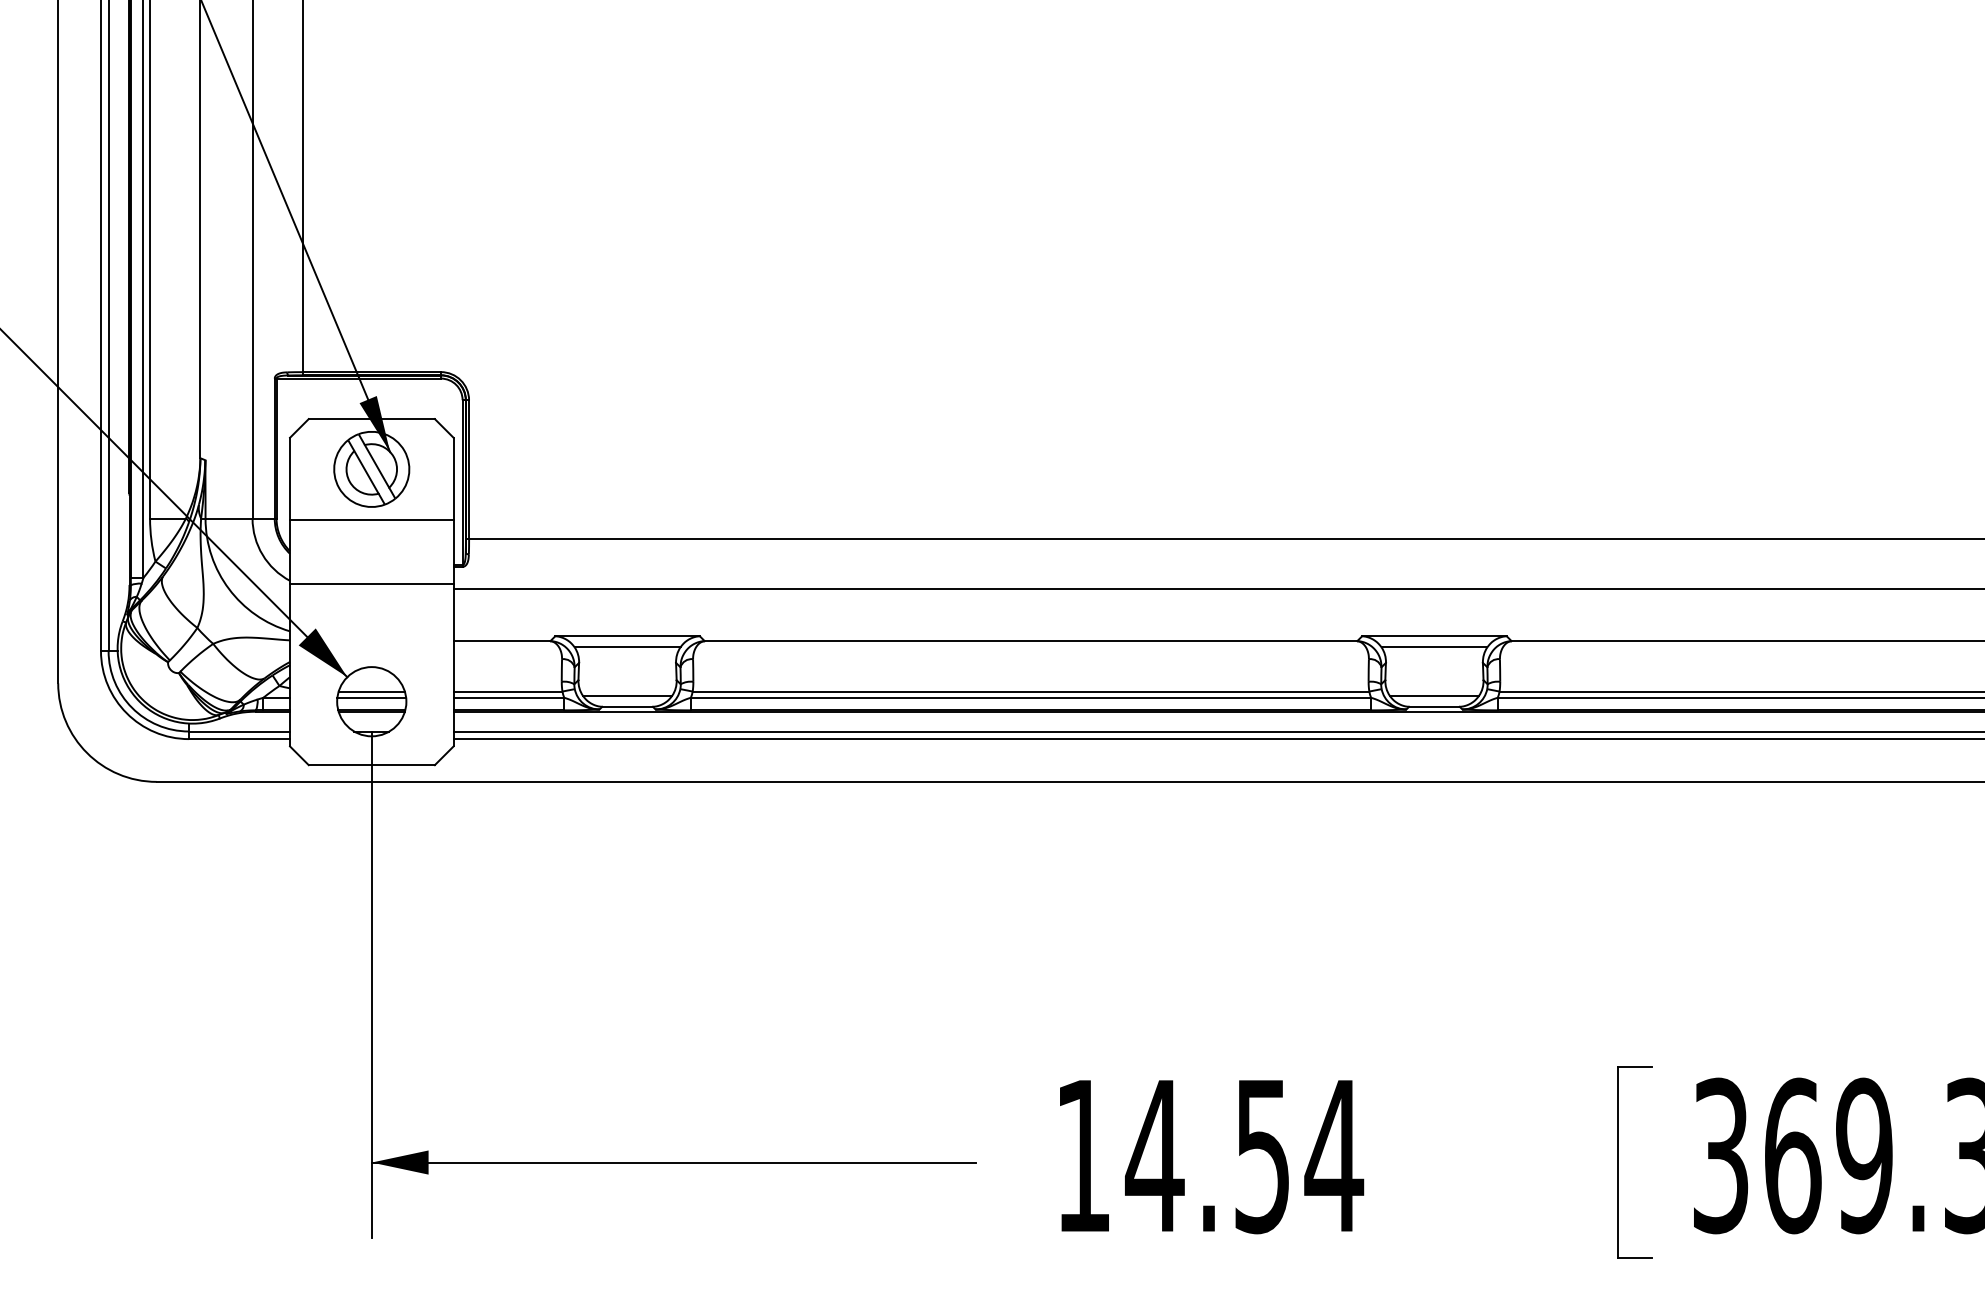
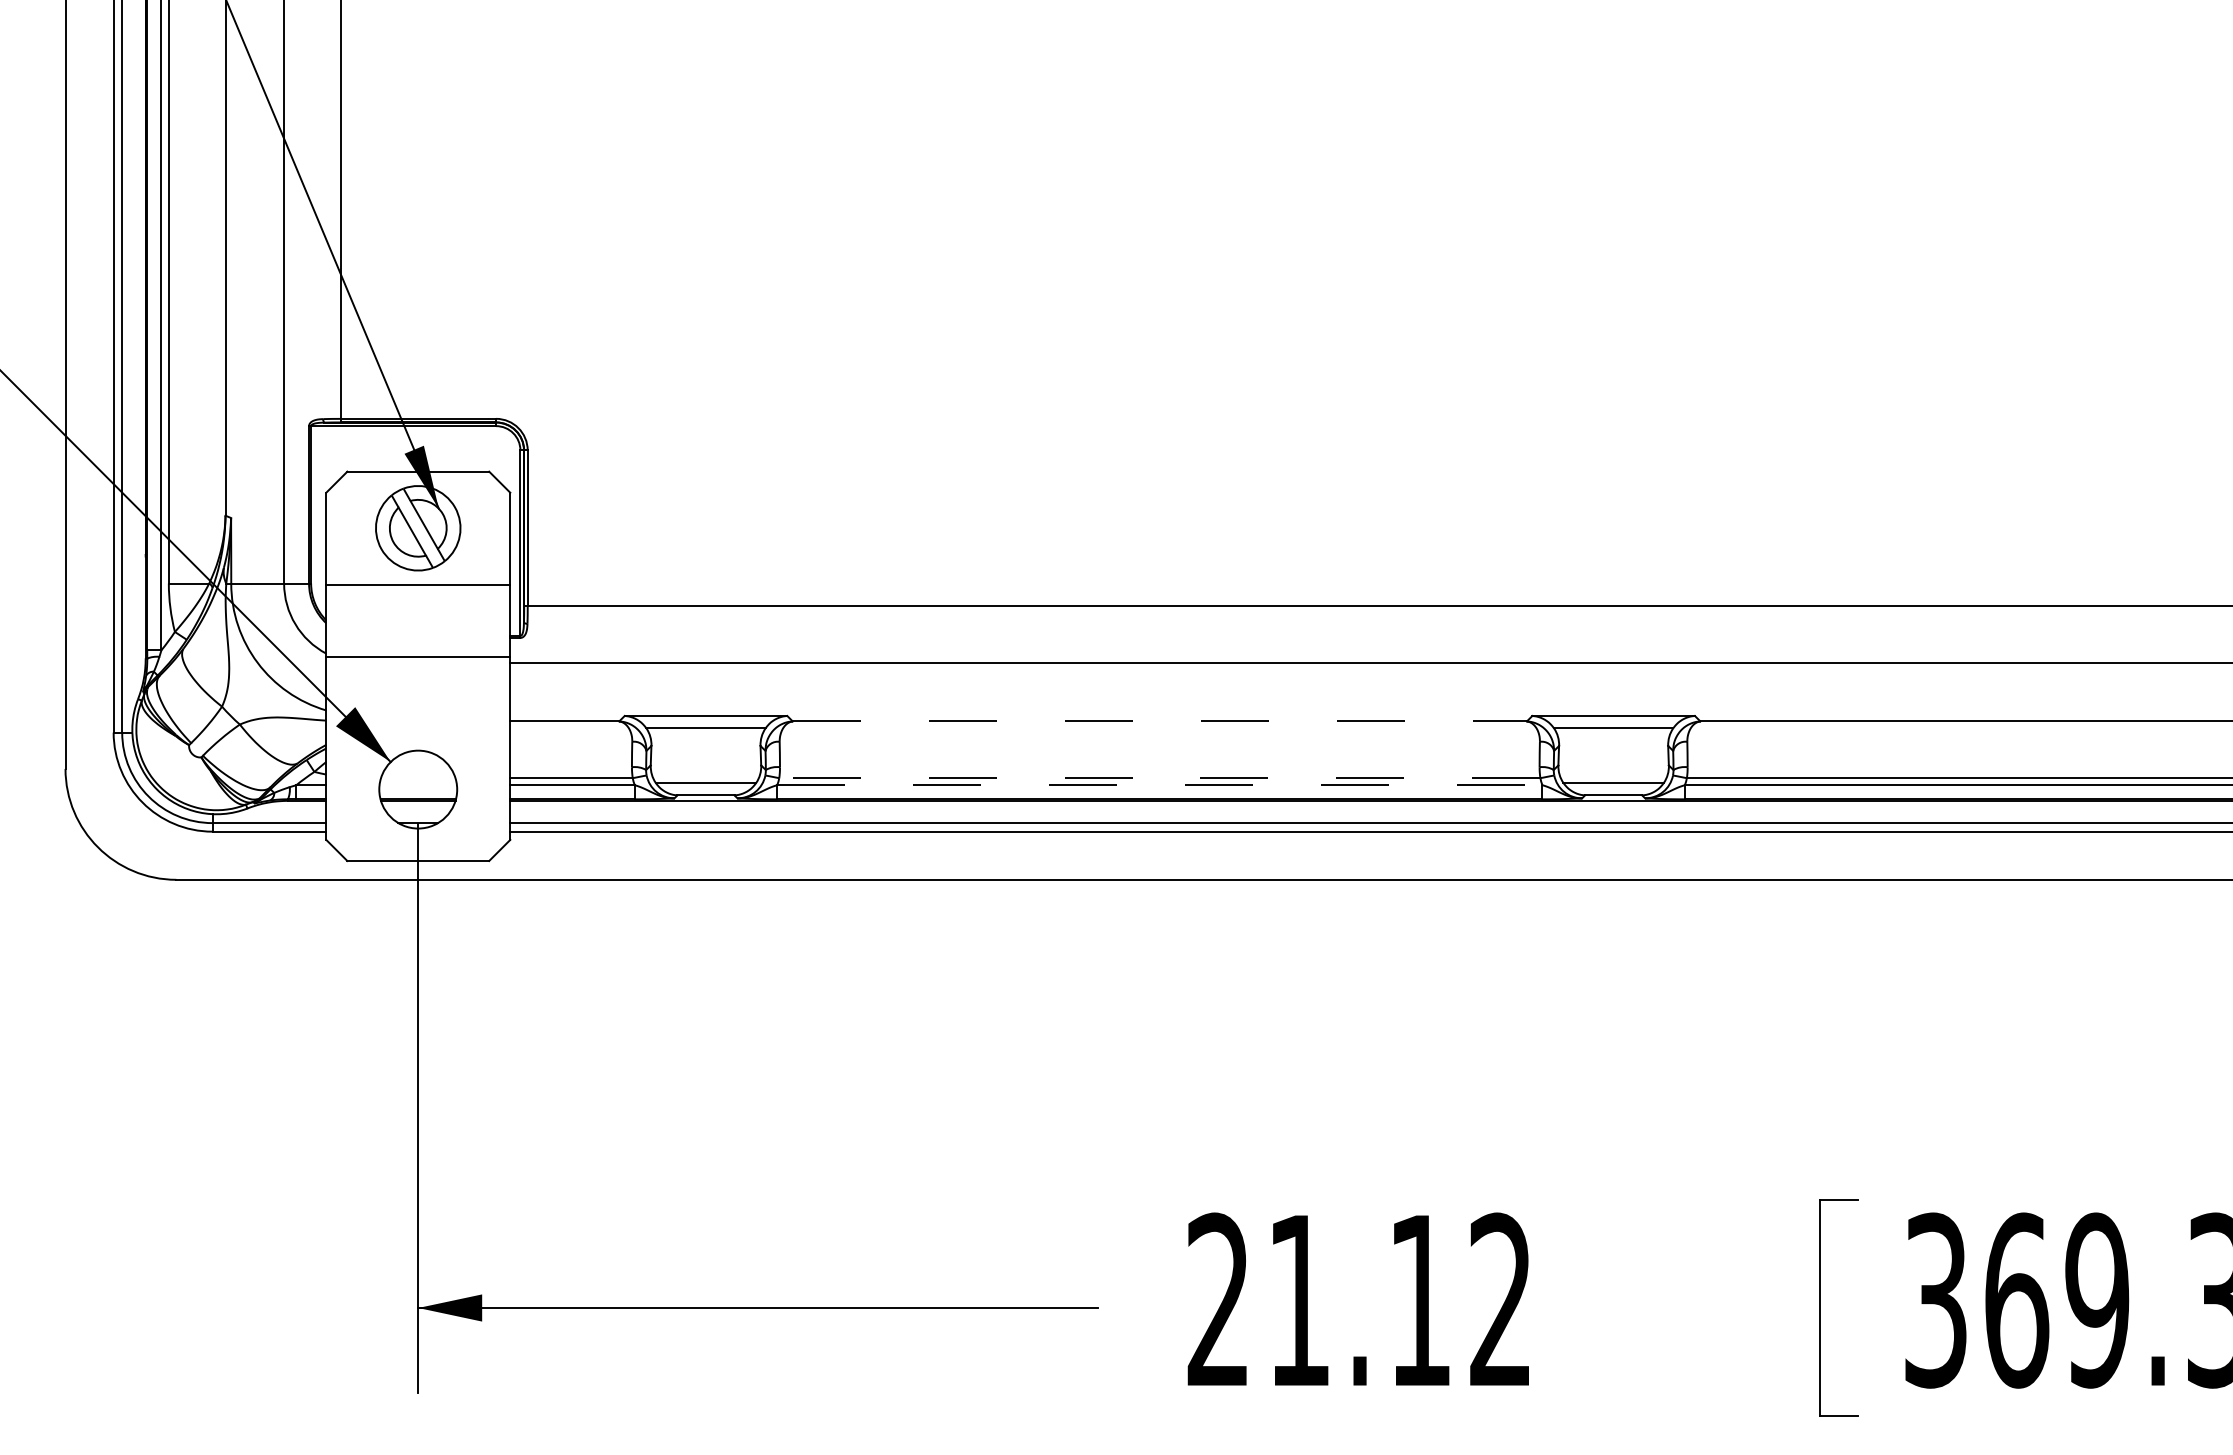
line: (1031, 641) -> (1160, 721), solid -> dashed
line: (371, 691) -> (417, 778), removed
line: (1030, 691) -> (1159, 778), solid -> dashed
line: (371, 697) -> (417, 784), removed
line: (1031, 697) -> (1160, 784), solid -> dashed
text: (1210, 1155) -> (1361, 1300), 14.54 -> 21.12

